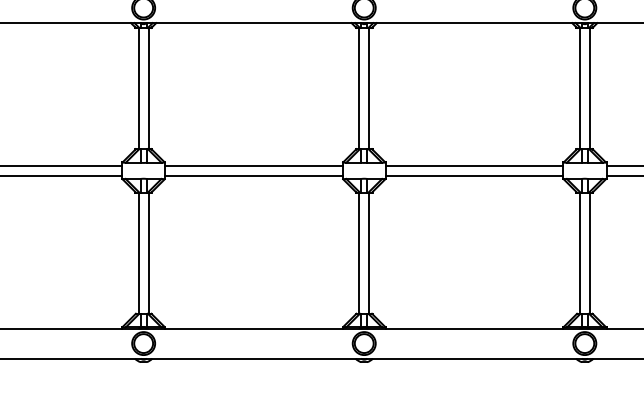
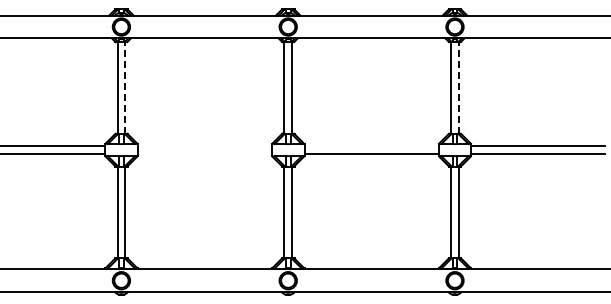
line: (149, 88) -> (125, 87), solid -> dashed
line: (589, 88) -> (458, 87), solid -> dashed
line: (253, 166) -> (204, 146), removed
line: (474, 166) -> (371, 146), removed
line: (253, 175) -> (204, 153), removed

